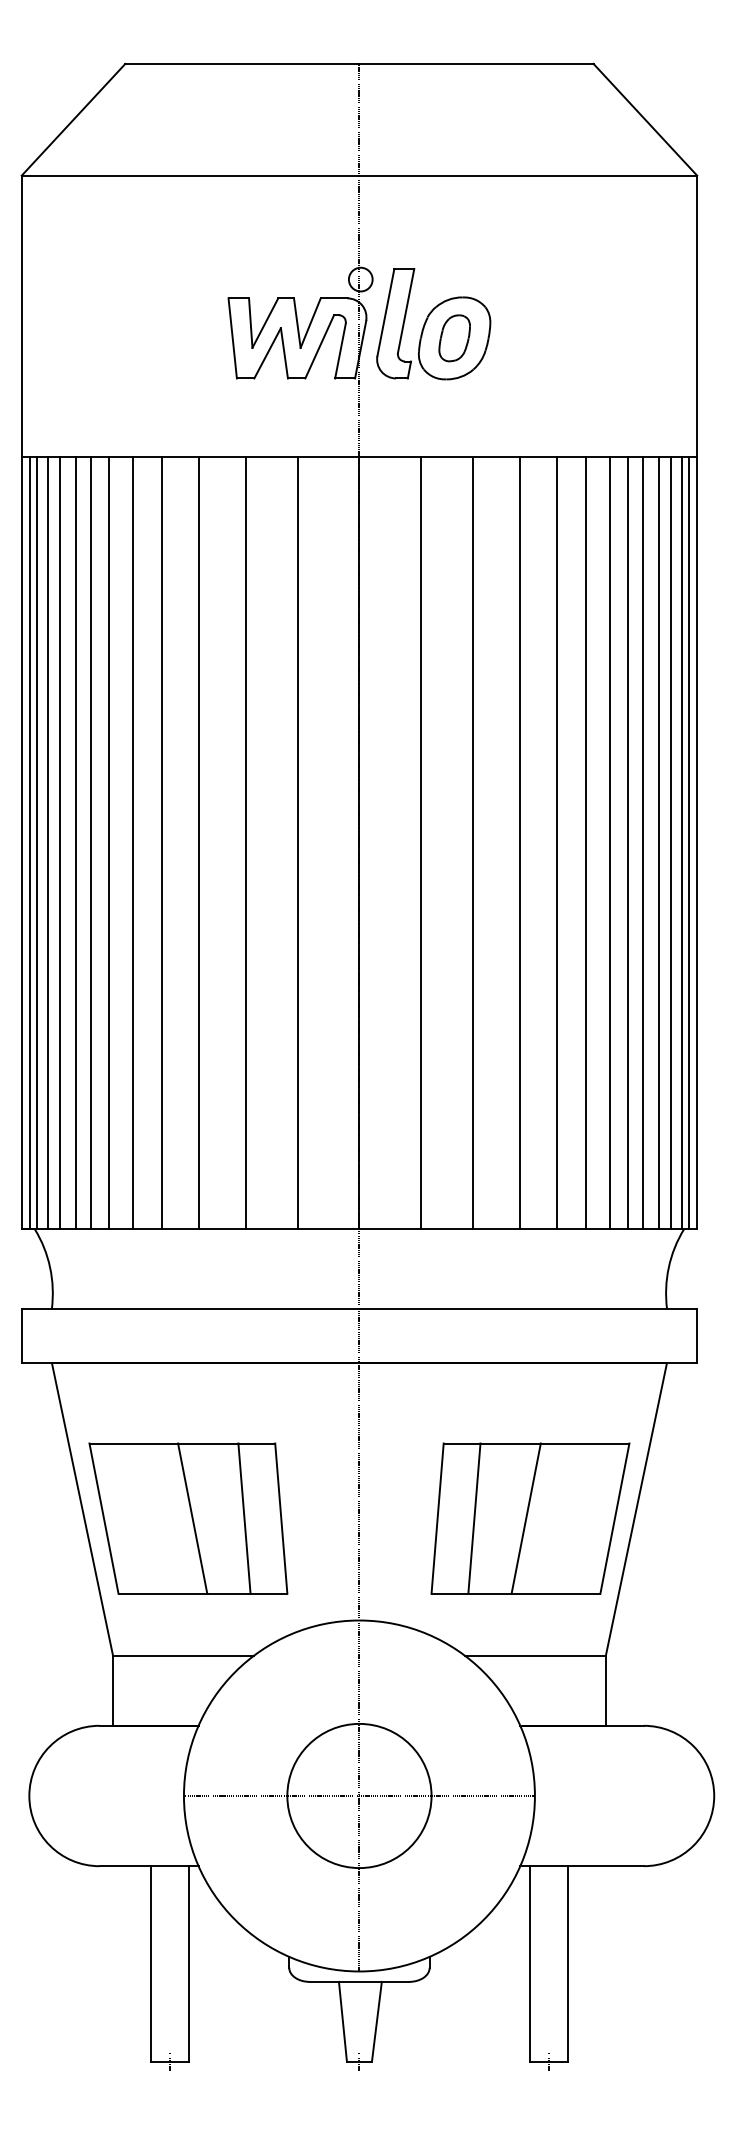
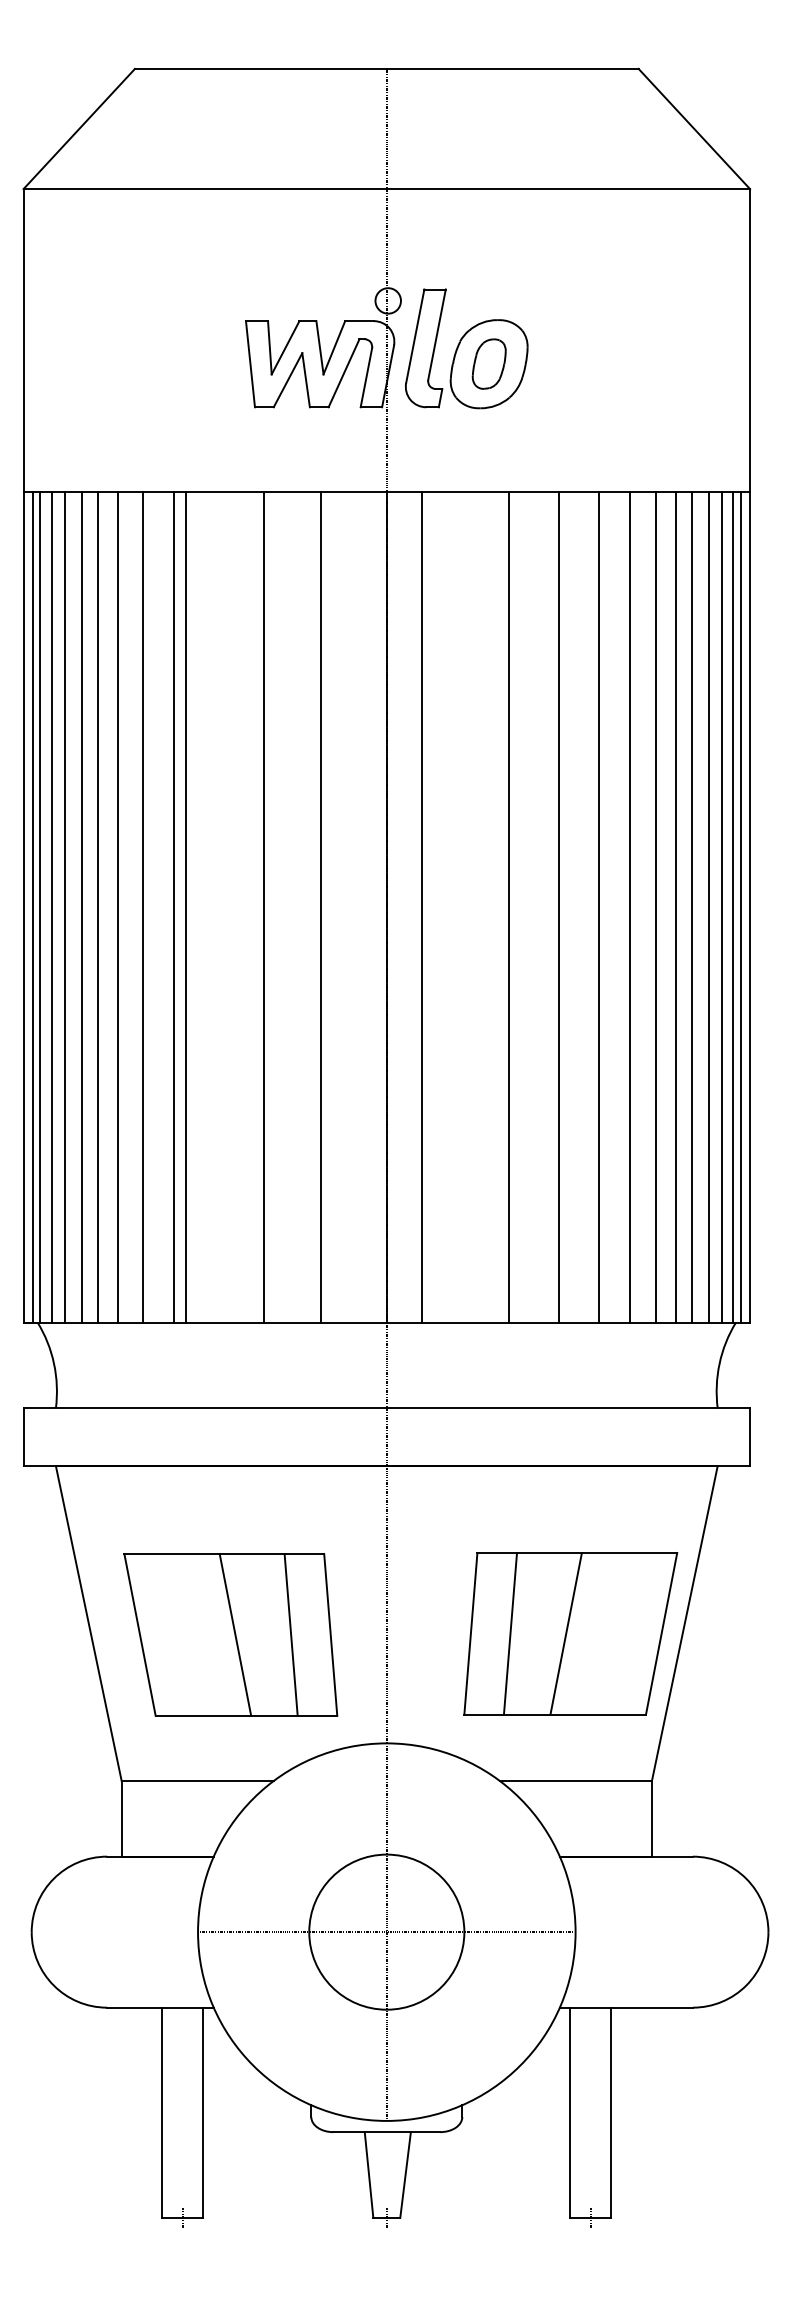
line: (199, 842) -> (185, 906), moved
line: (420, 842) -> (421, 906), moved
part: (188, 1518) -> (230, 1634), moved

